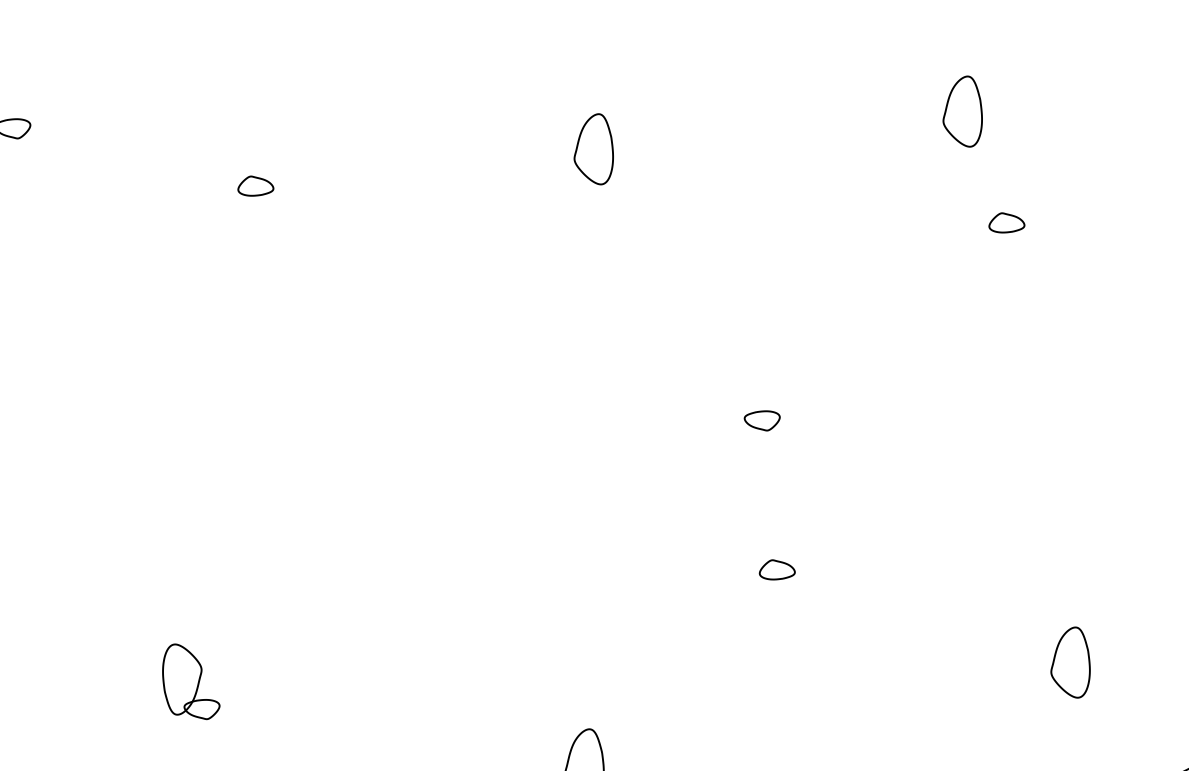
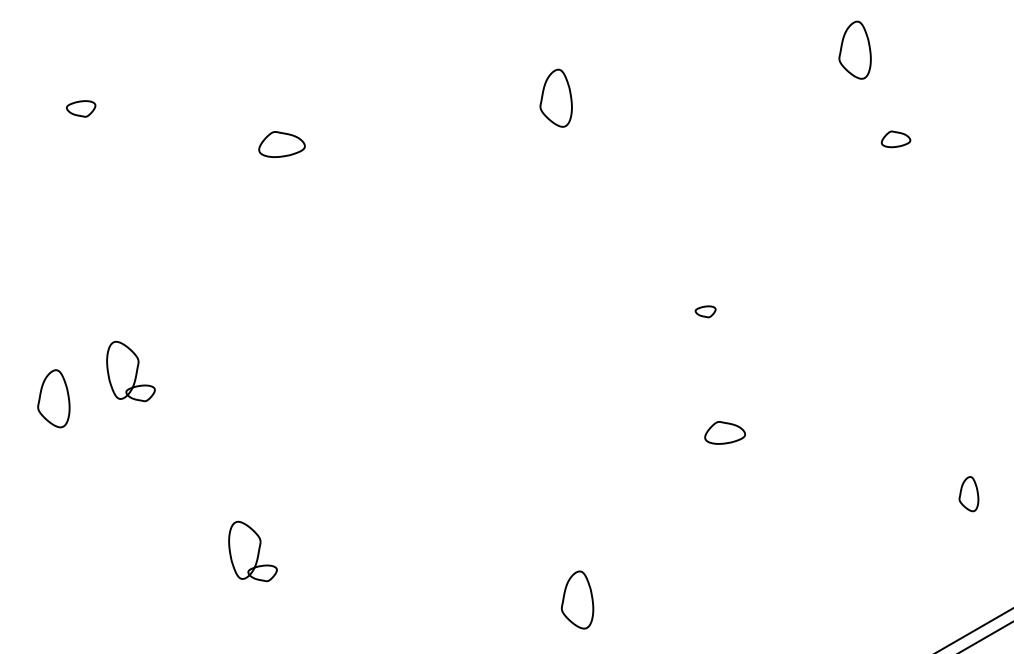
part: (256, 186) -> (282, 144), size x1.6
part: (761, 420) -> (705, 311), size x0.7
part: (54, 453) -> (130, 371), added
part: (777, 569) -> (725, 432), size x1.4
part: (1070, 661) -> (968, 493), size x0.6

